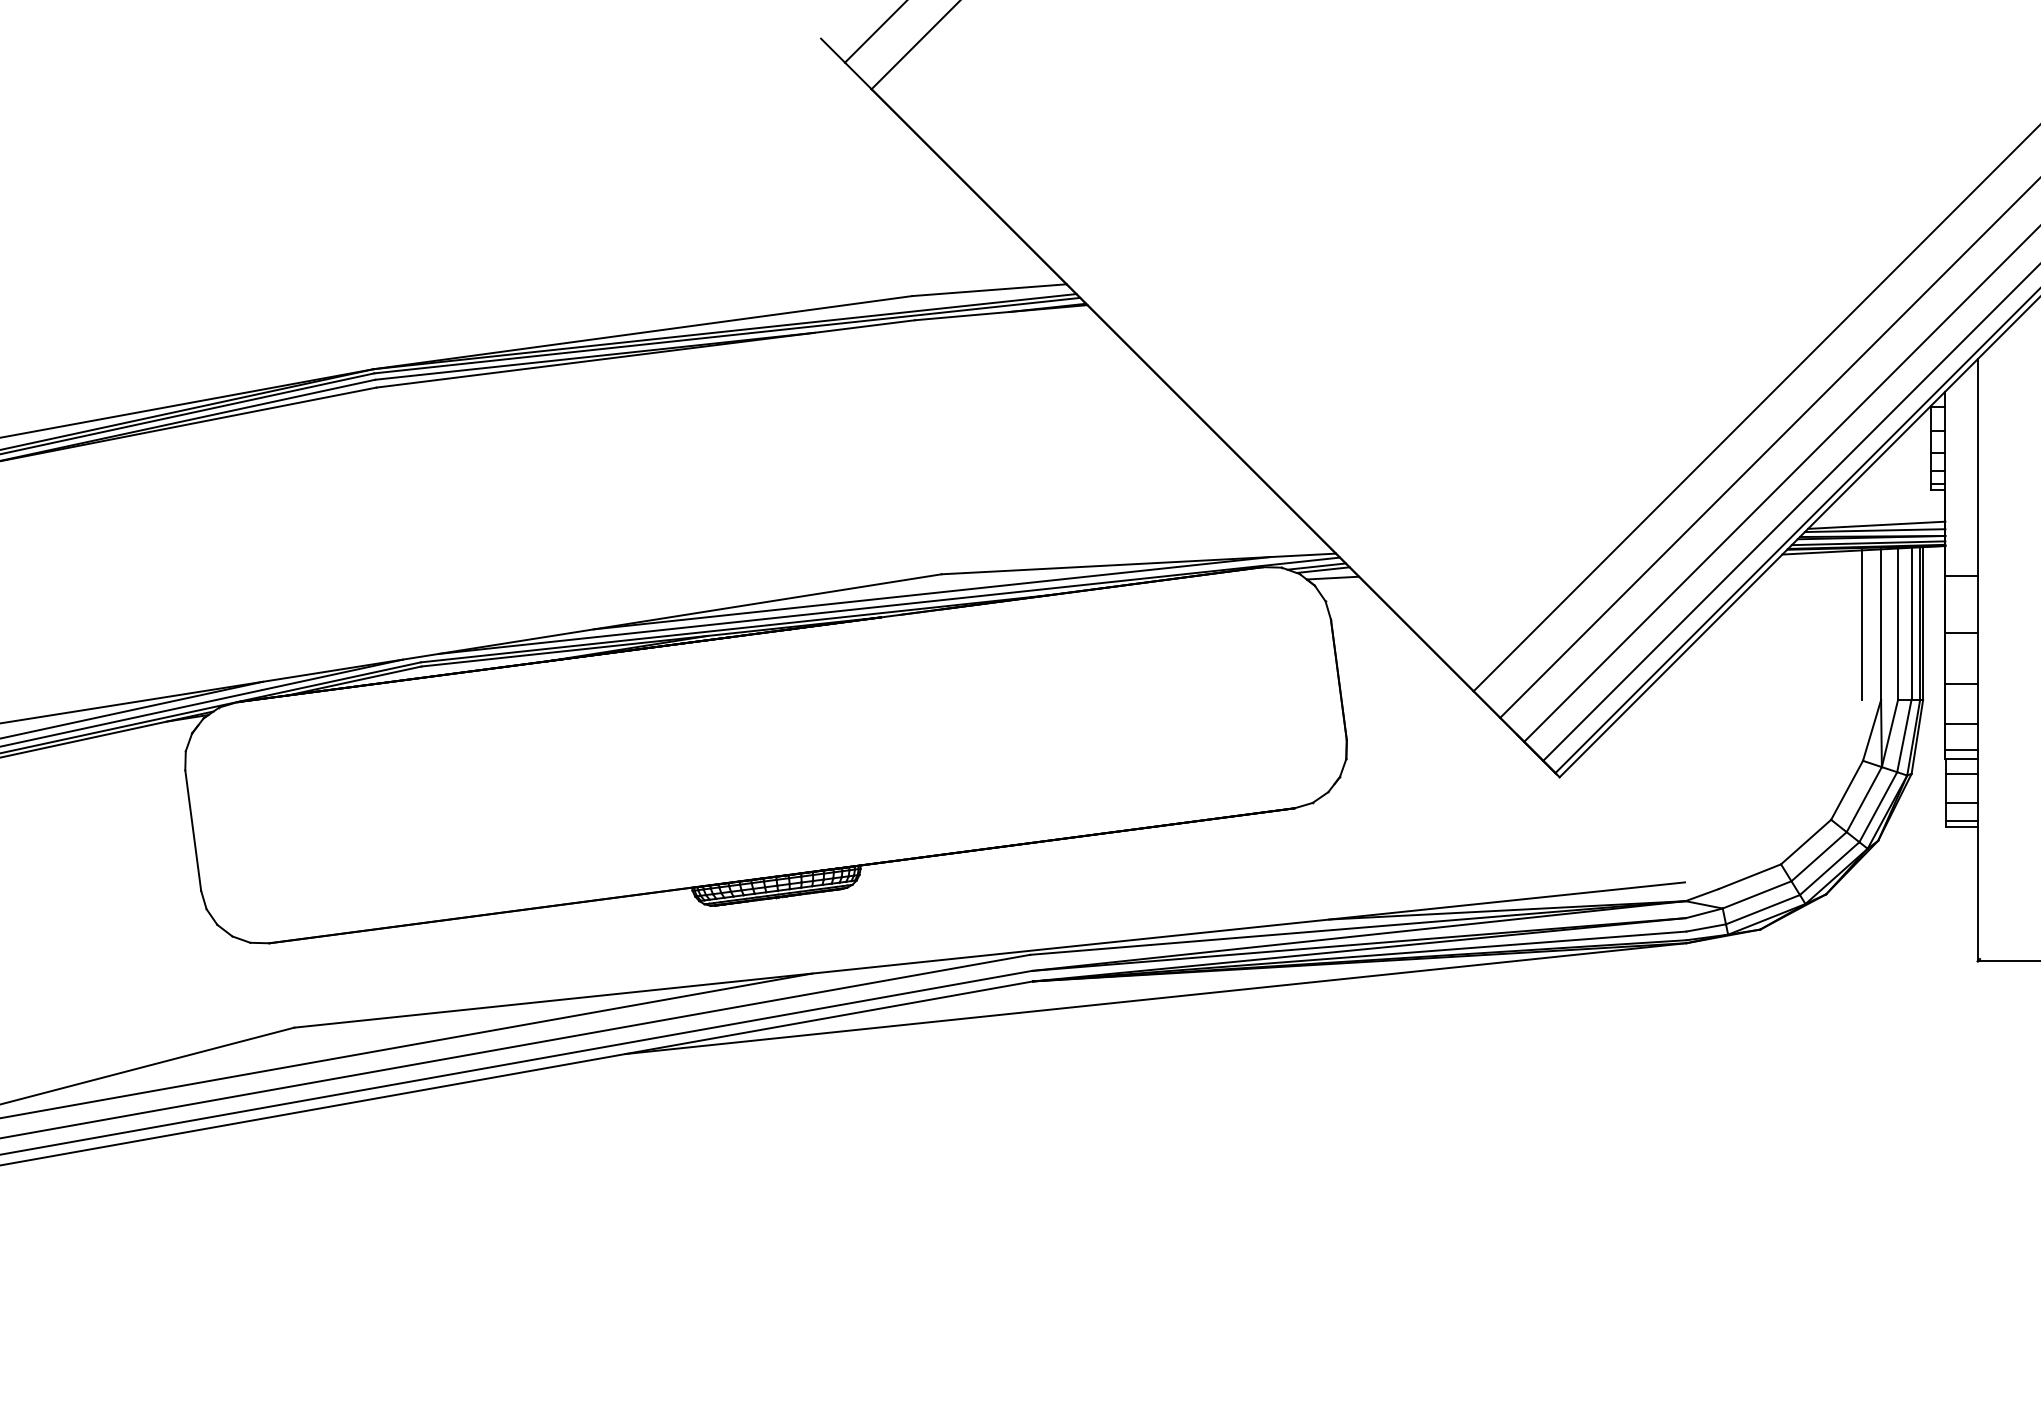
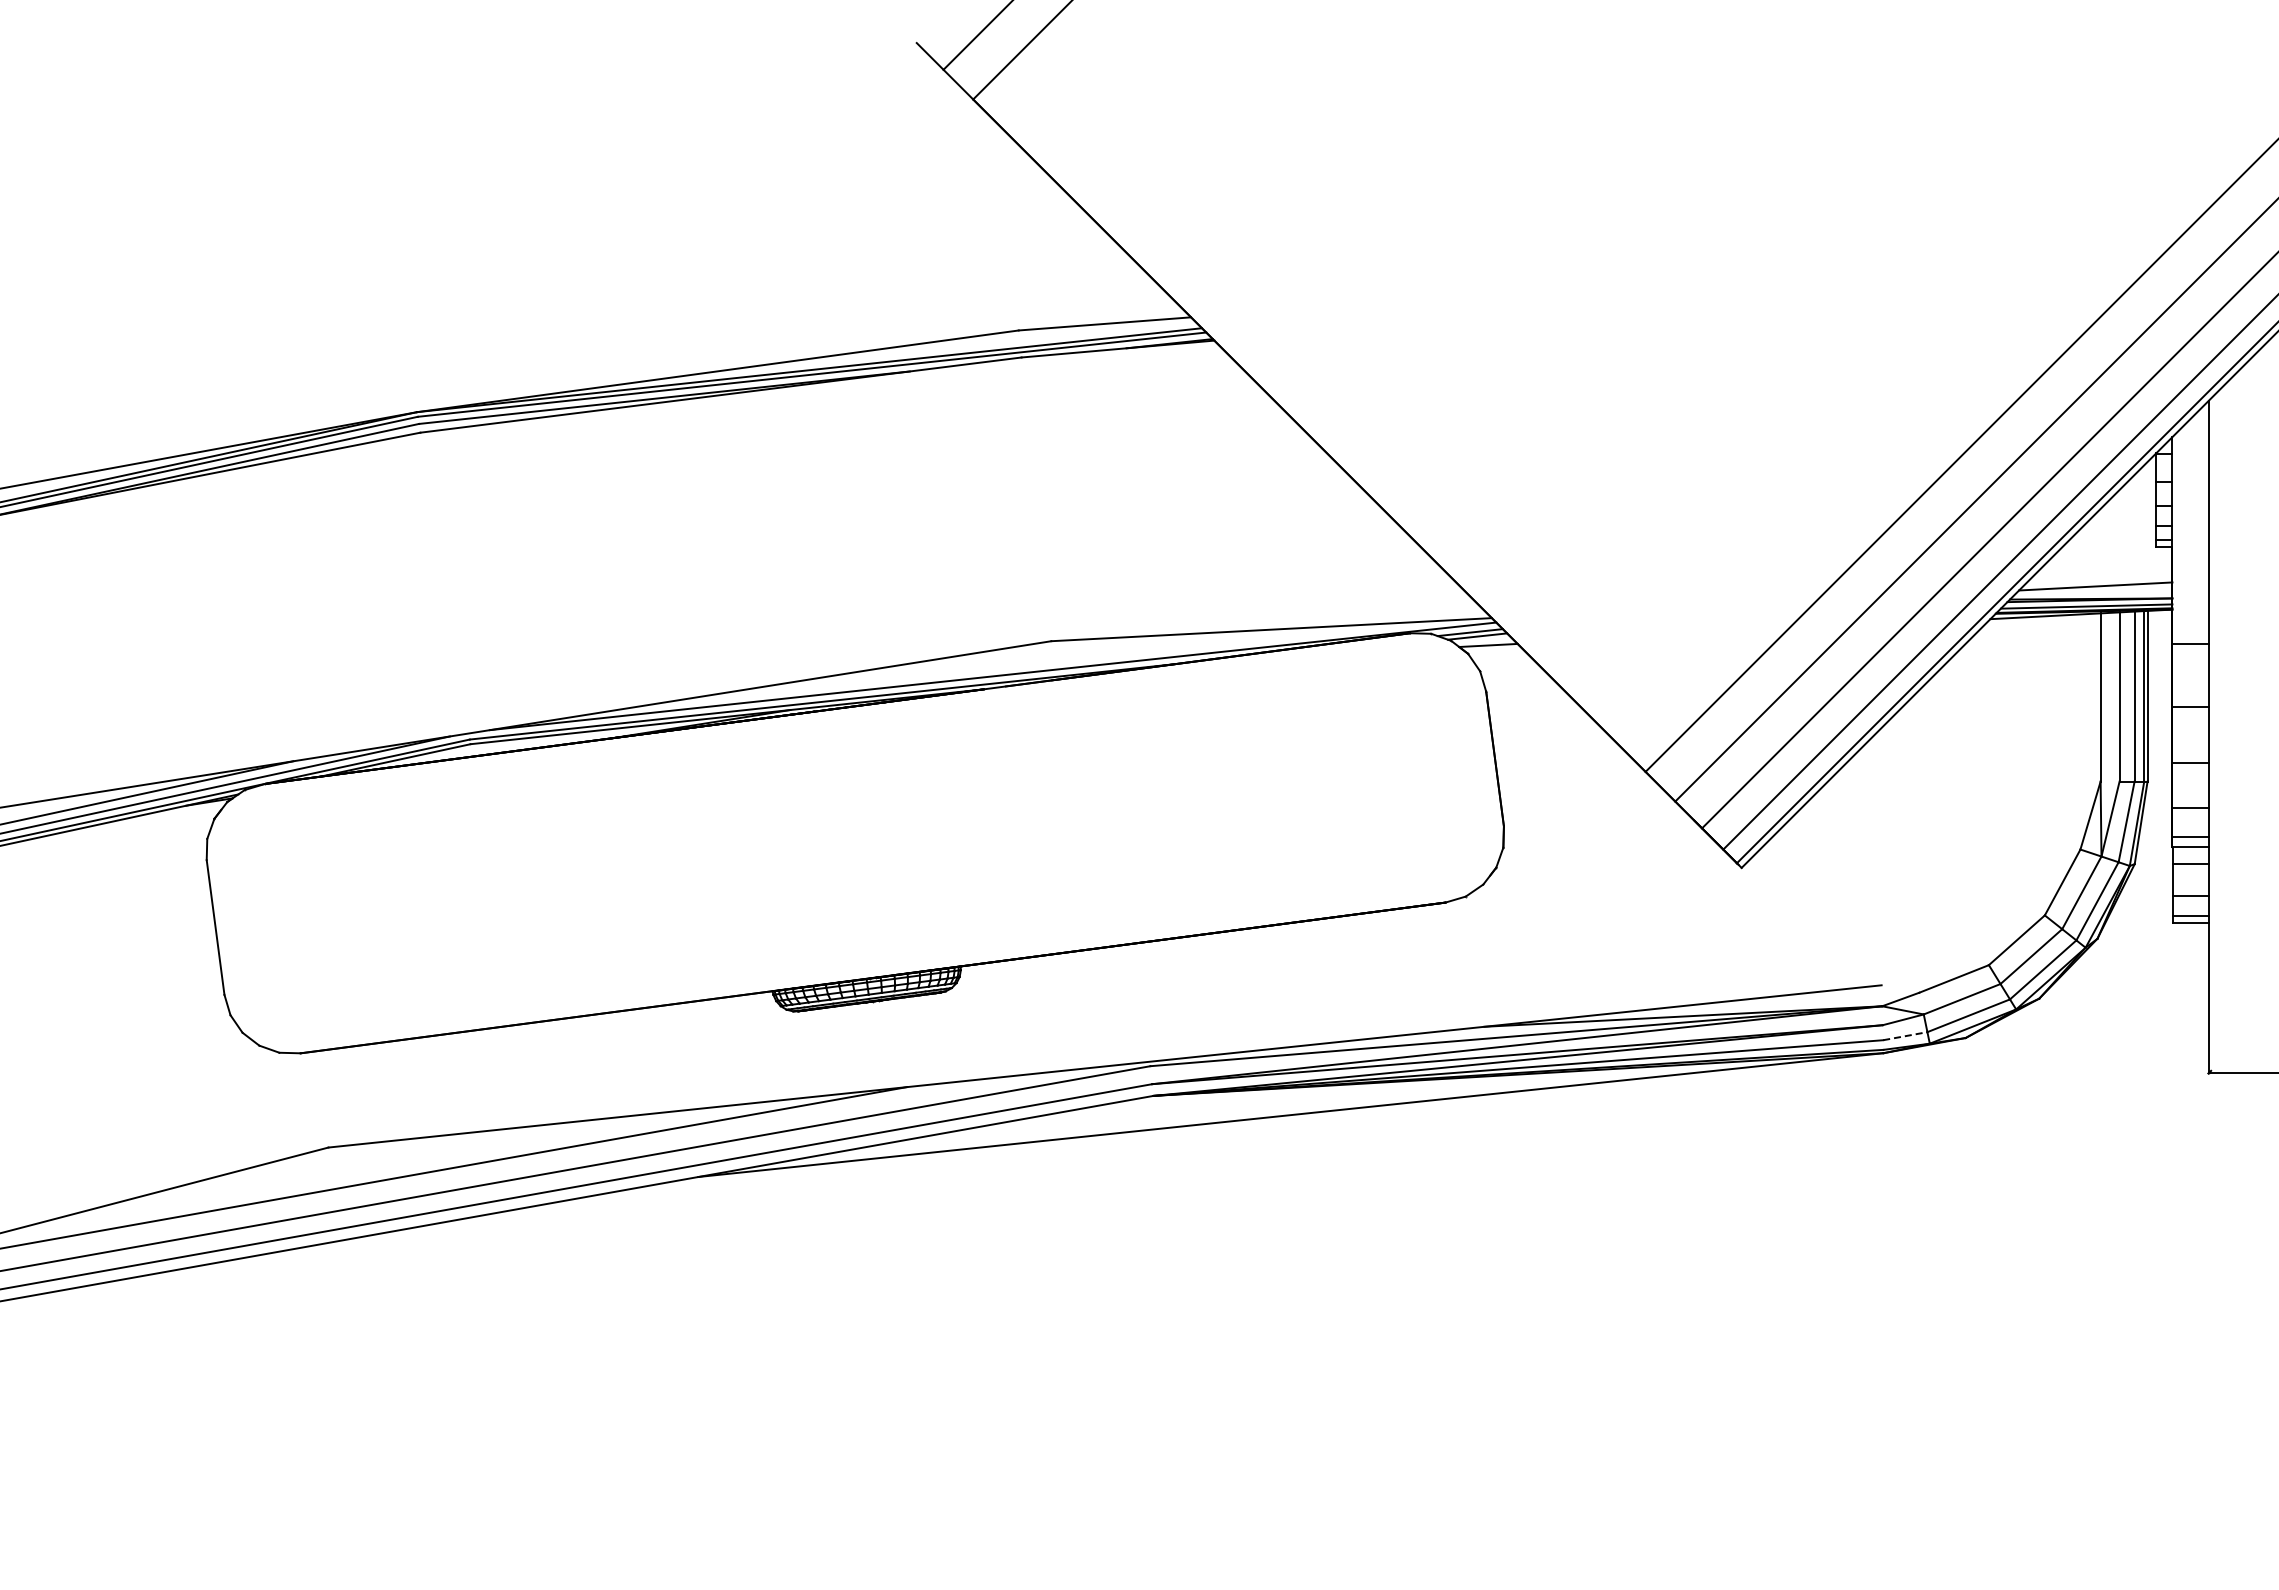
line: (1874, 530) -> (2093, 592), removed
line: (931, 592) -> (1040, 661), removed
line: (1862, 624) -> (2079, 697), removed
line: (1706, 928) -> (1905, 1036), solid -> dashed

